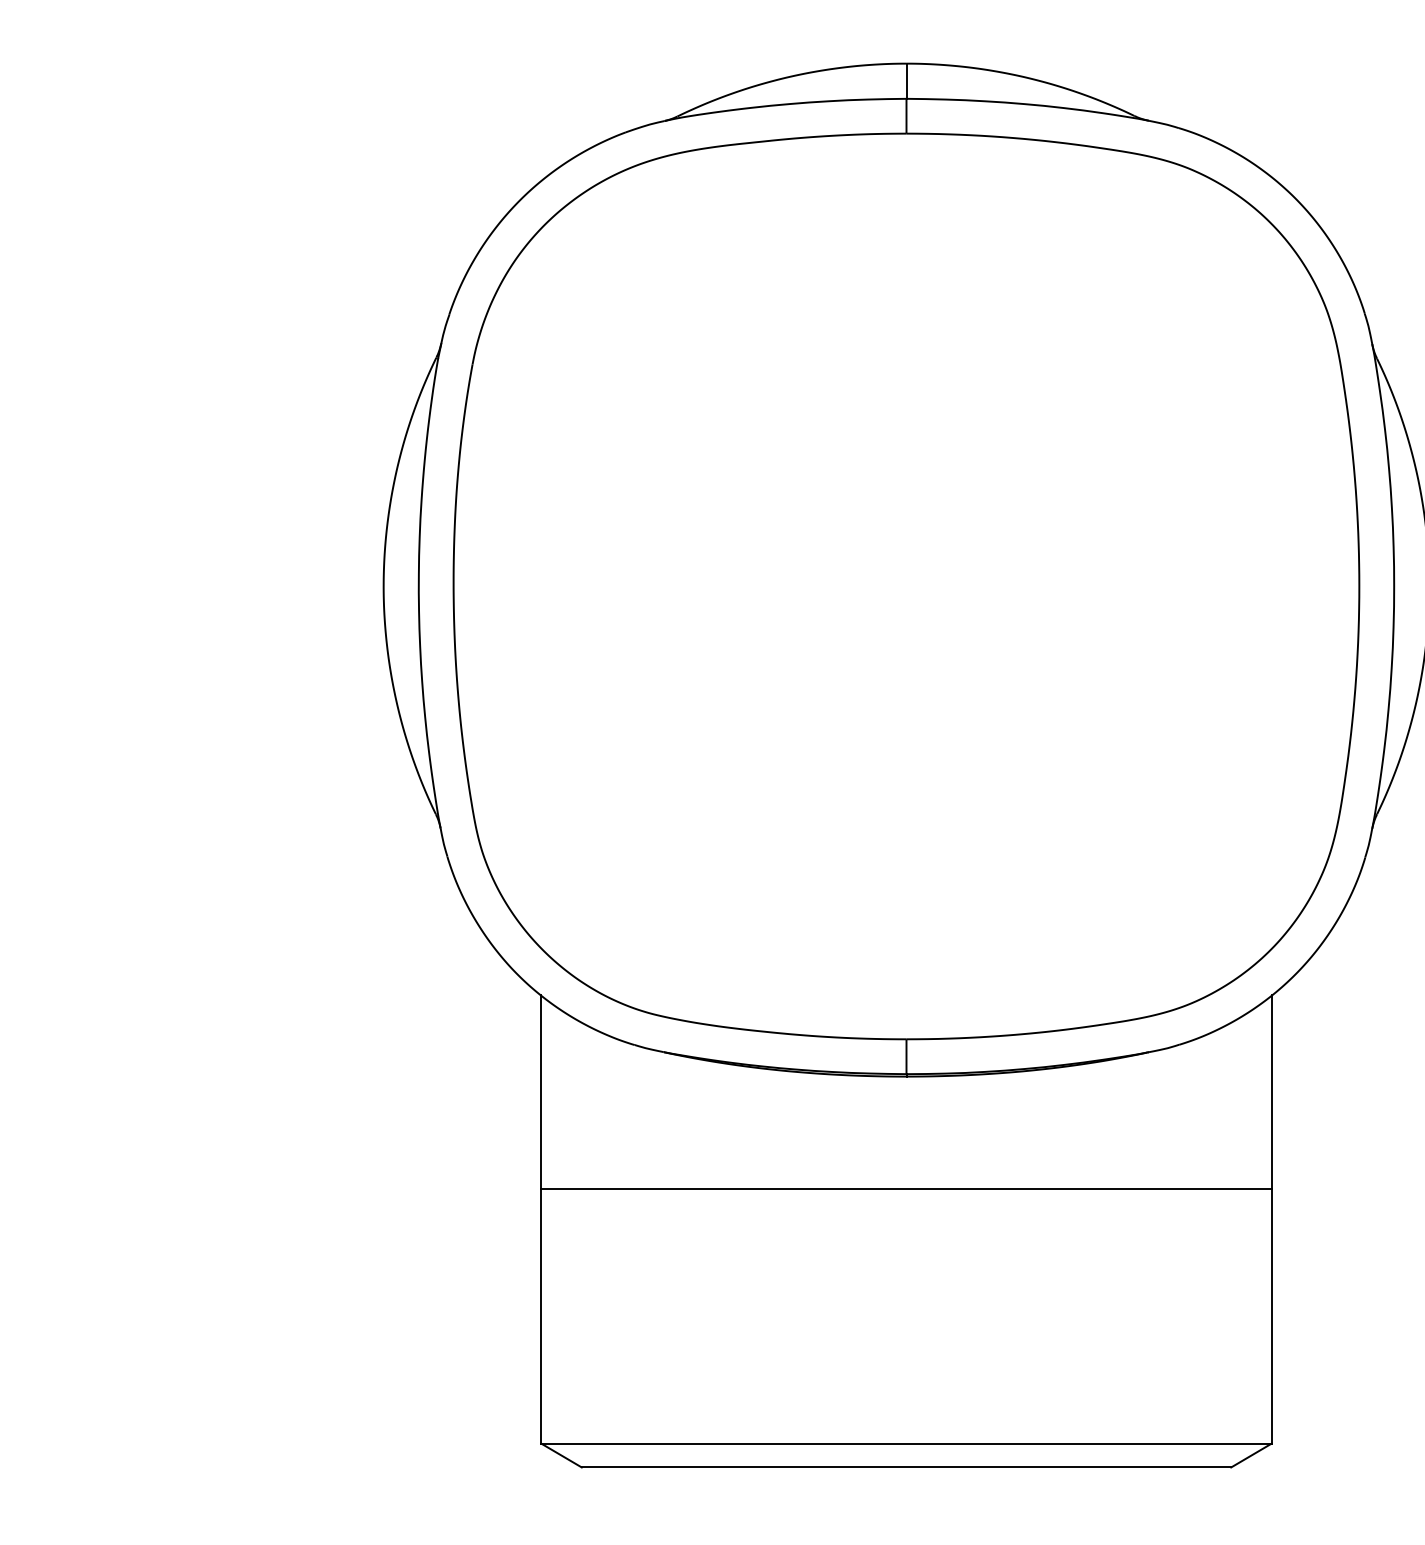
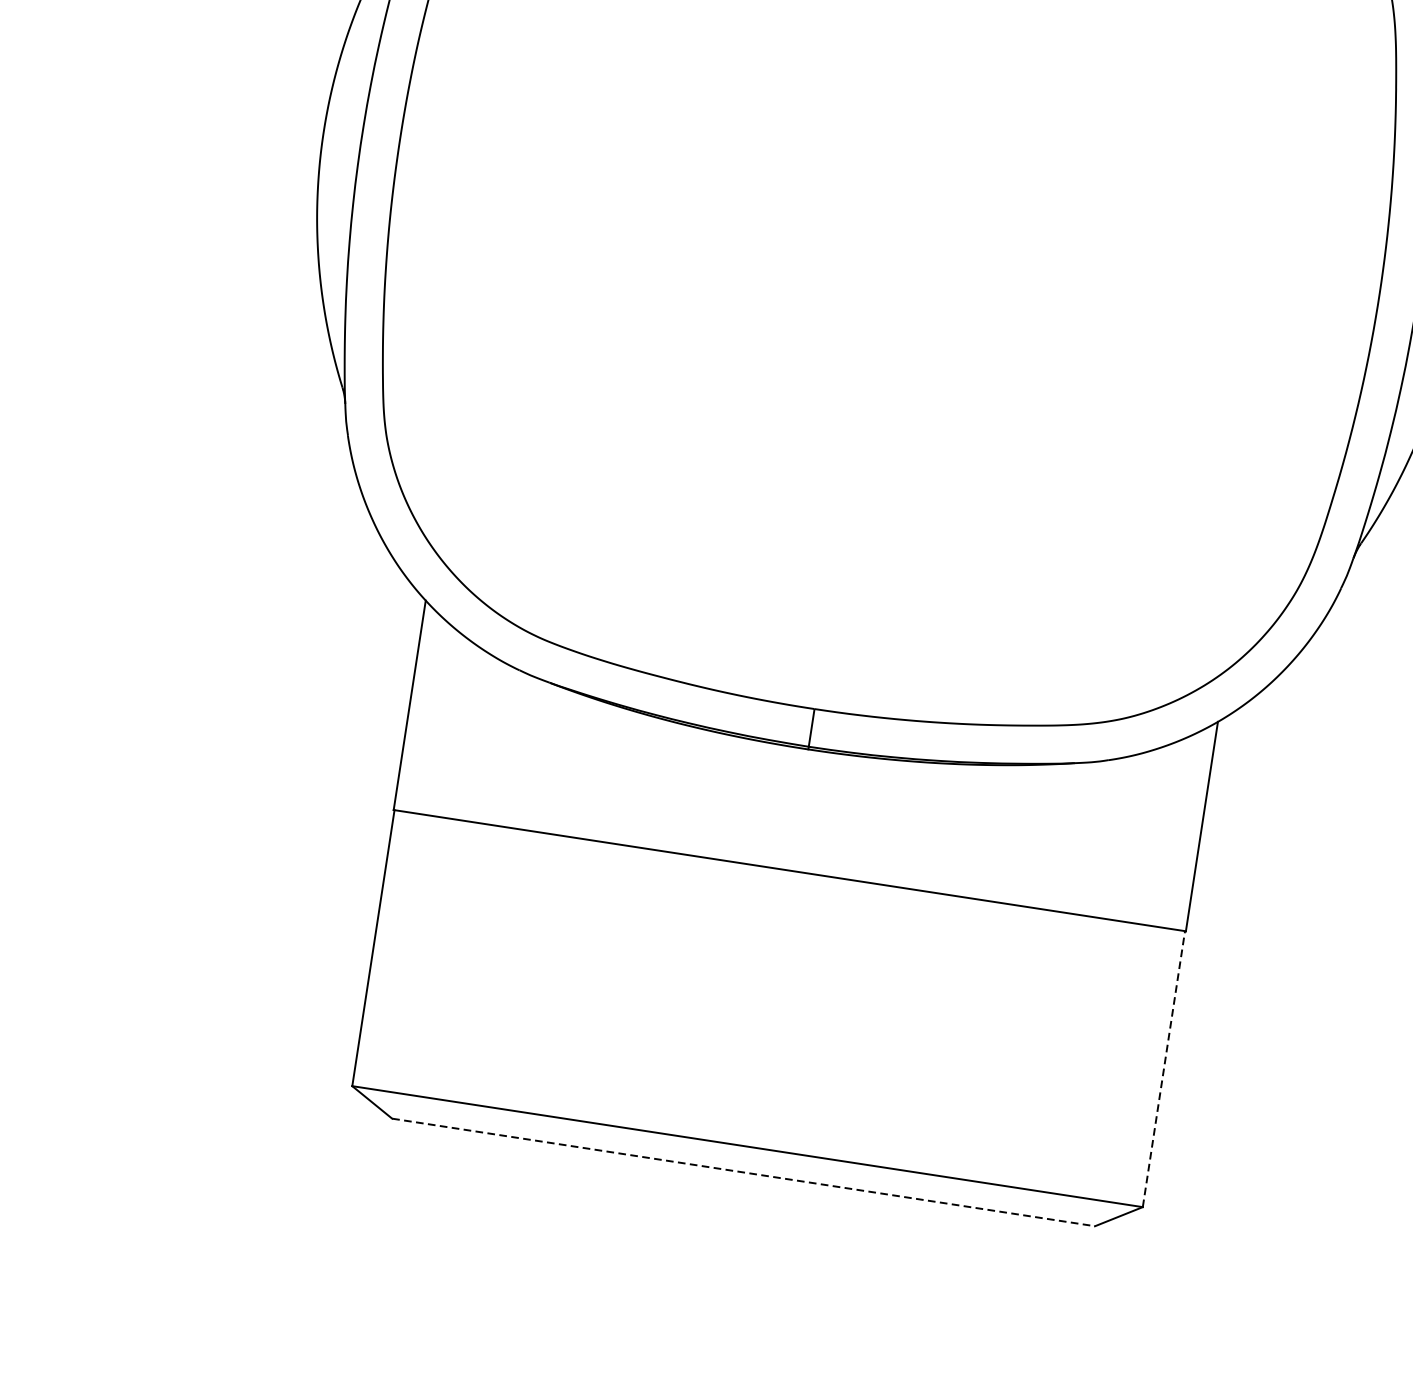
line: (1271, 1316) -> (1163, 1069), solid -> dashed
line: (906, 1467) -> (743, 1172), solid -> dashed

